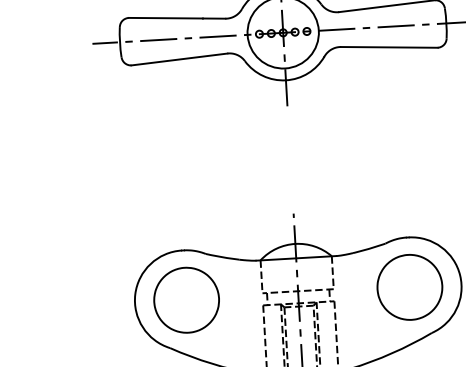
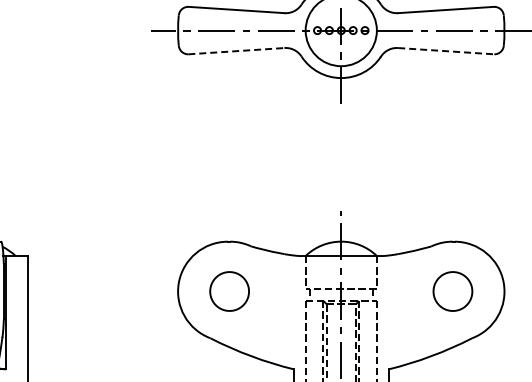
line: (389, 47) -> (446, 51), solid -> dashed
line: (179, 59) -> (236, 51), solid -> dashed
part: (409, 287) -> (452, 291), size x0.6
part: (186, 300) -> (229, 291), size x0.6

